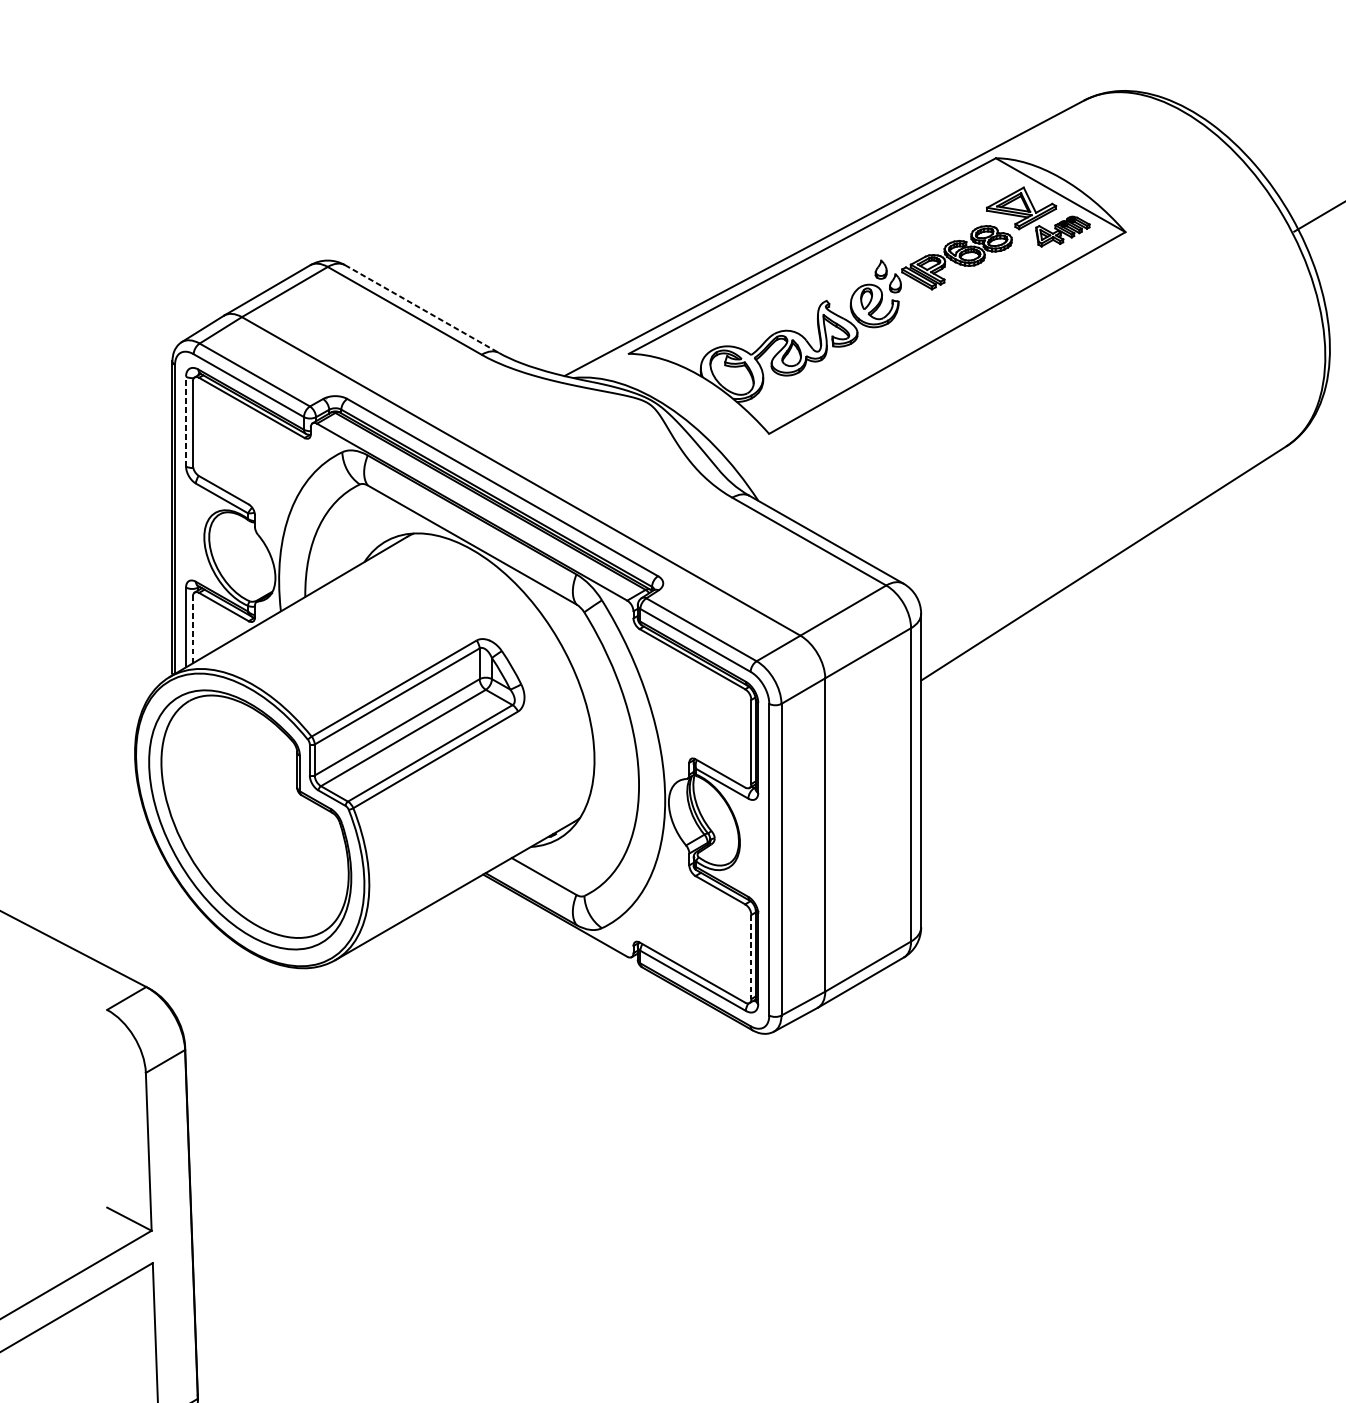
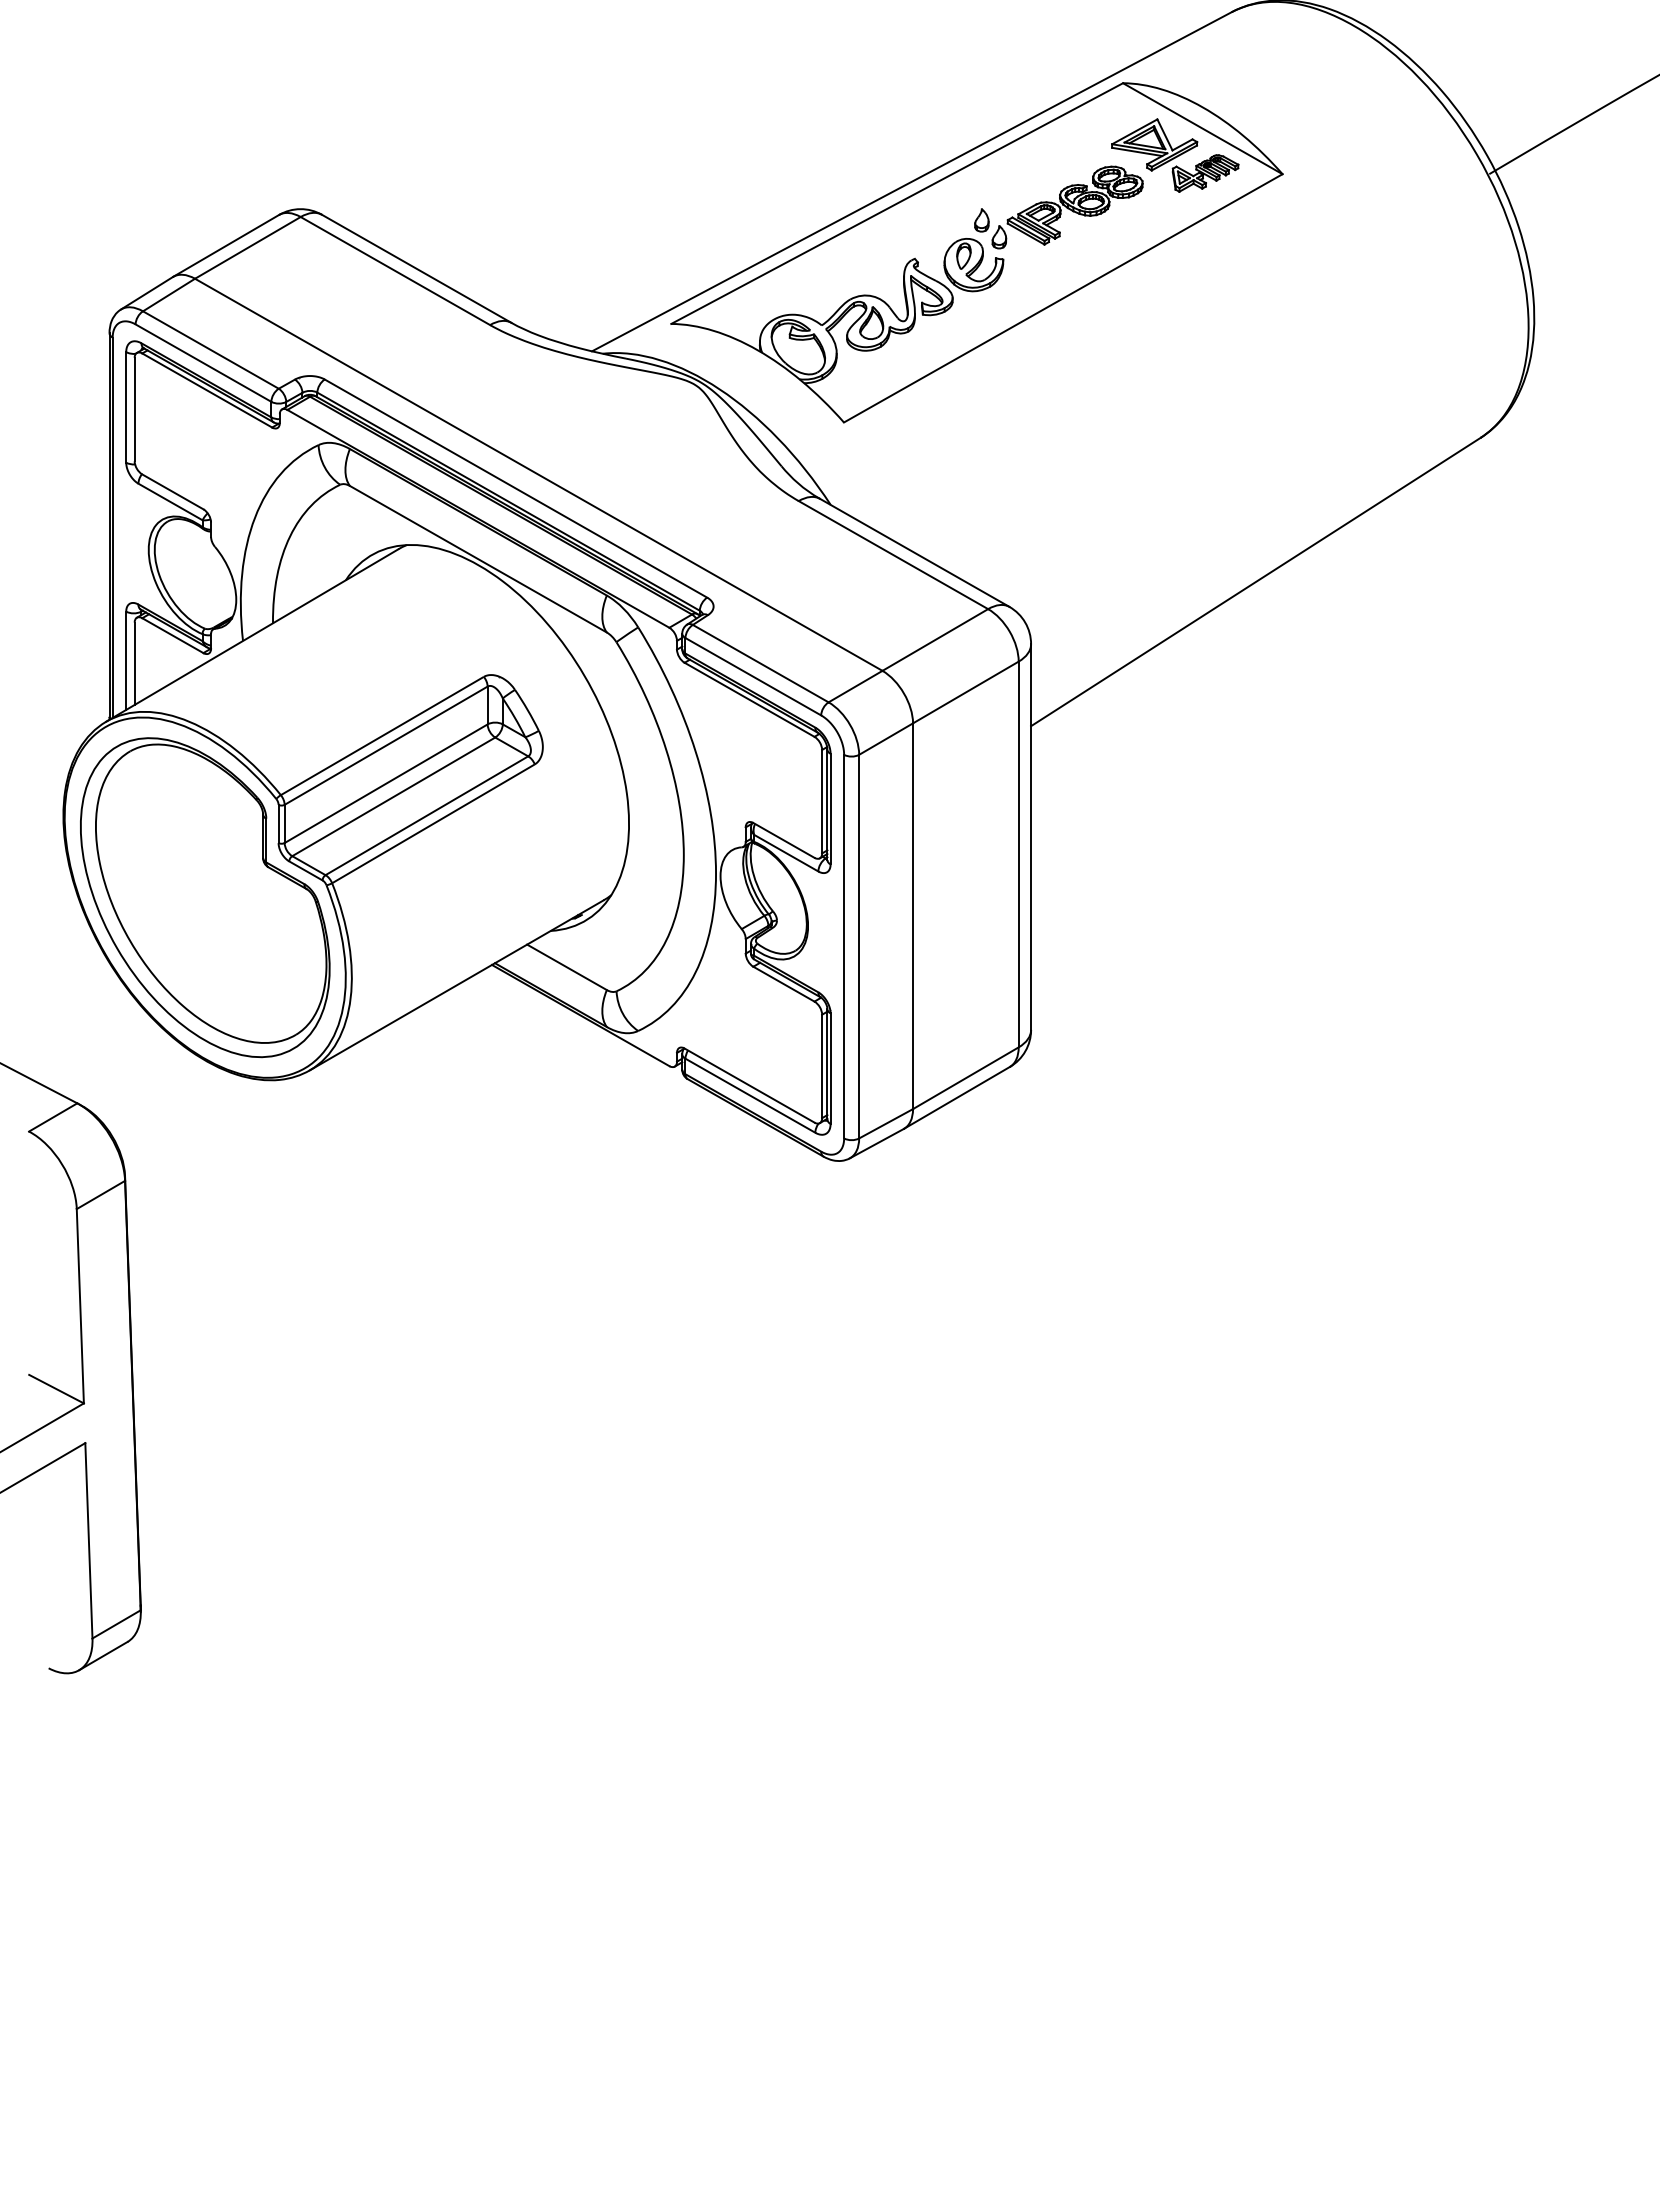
line: (422, 309) -> (417, 269), dashed -> solid
line: (186, 420) -> (126, 406), dashed -> solid
line: (192, 629) -> (134, 663), dashed -> solid
line: (751, 957) -> (822, 1066), dashed -> solid

